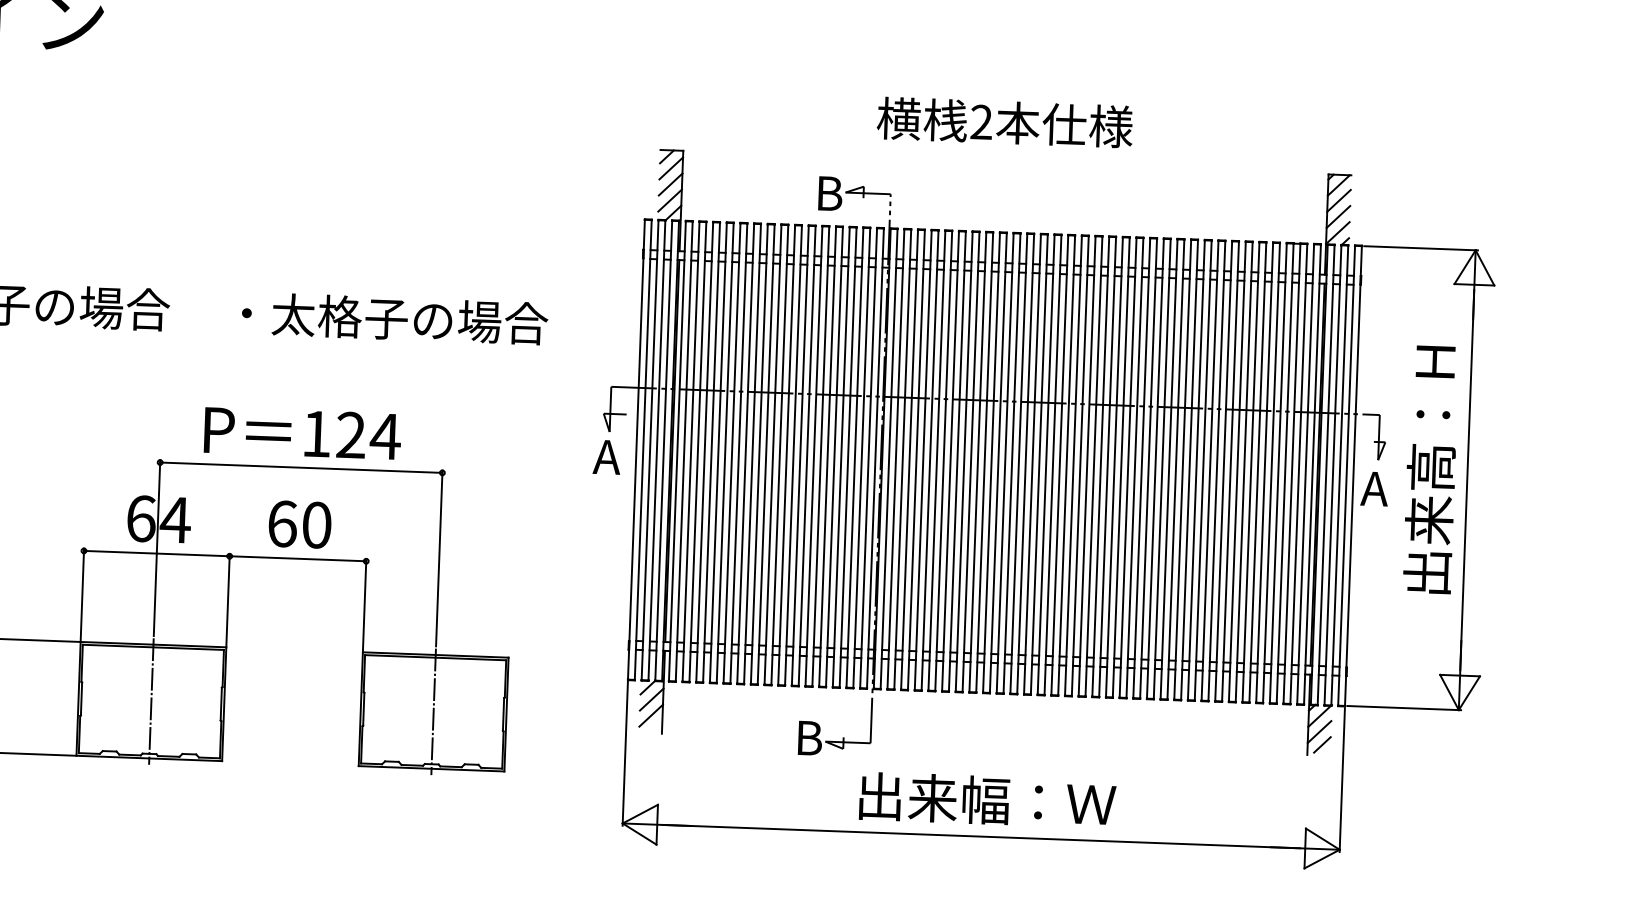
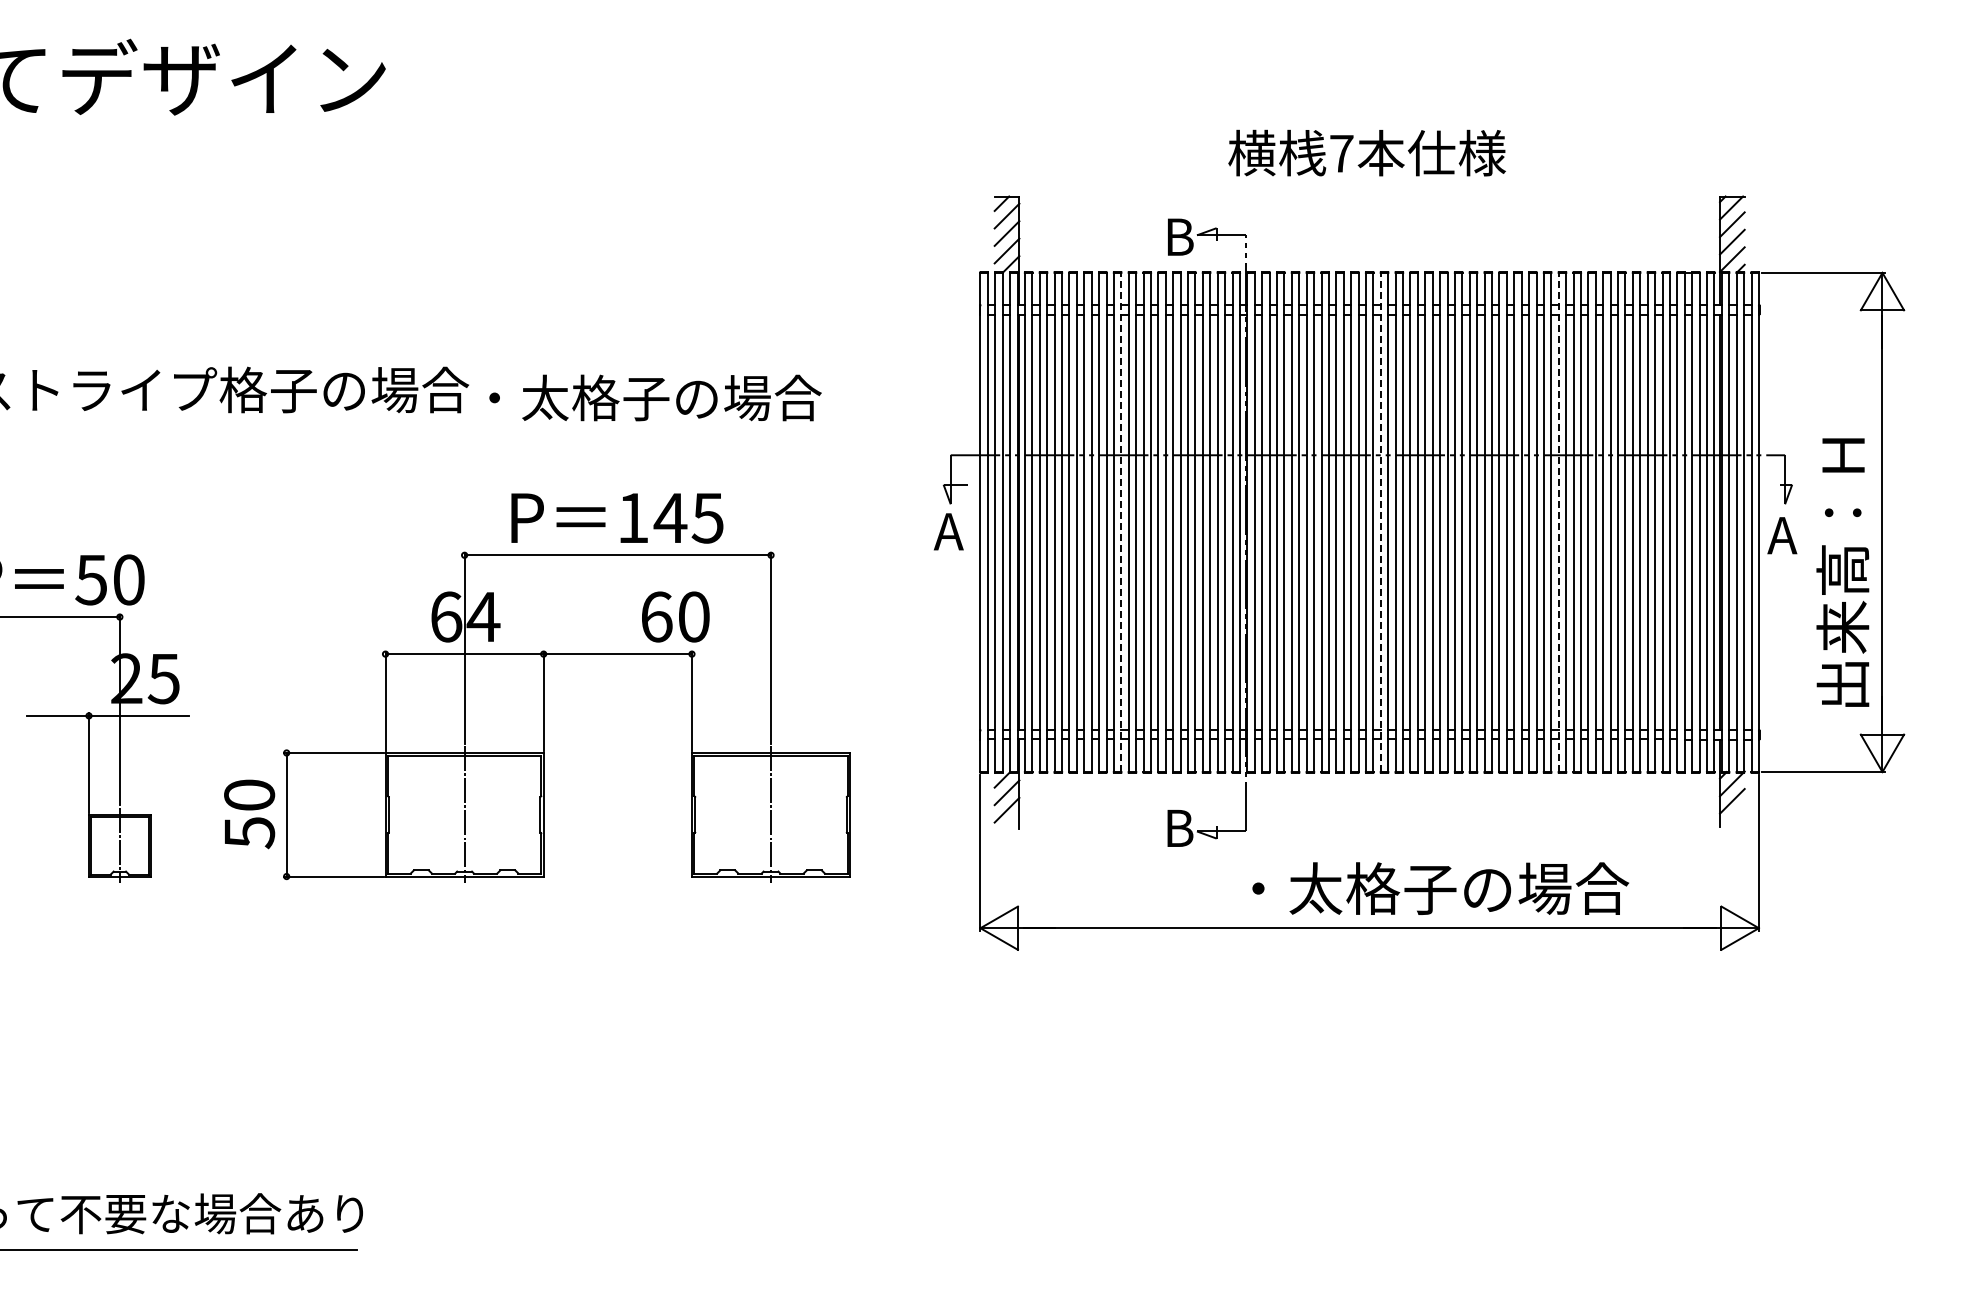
text: (981, 122) -> (1341, 153), 2 -> 7
text: (395, 318) -> (655, 397), moved
text: (367, 435) -> (688, 517), 124 -> 145
line: (766, 454) -> (1121, 522), solid -> dashed
line: (1004, 463) -> (1380, 522), solid -> dashed
line: (1168, 469) -> (1558, 522), solid -> dashed
text: (1430, 469) -> (1842, 572), moved
text: (299, 524) -> (675, 616), moved
line: (1322, 744) -> (1735, 814), removed
text: (1040, 802) -> (1432, 888), 出来幅：Ｗ -> ・太格子の場合

